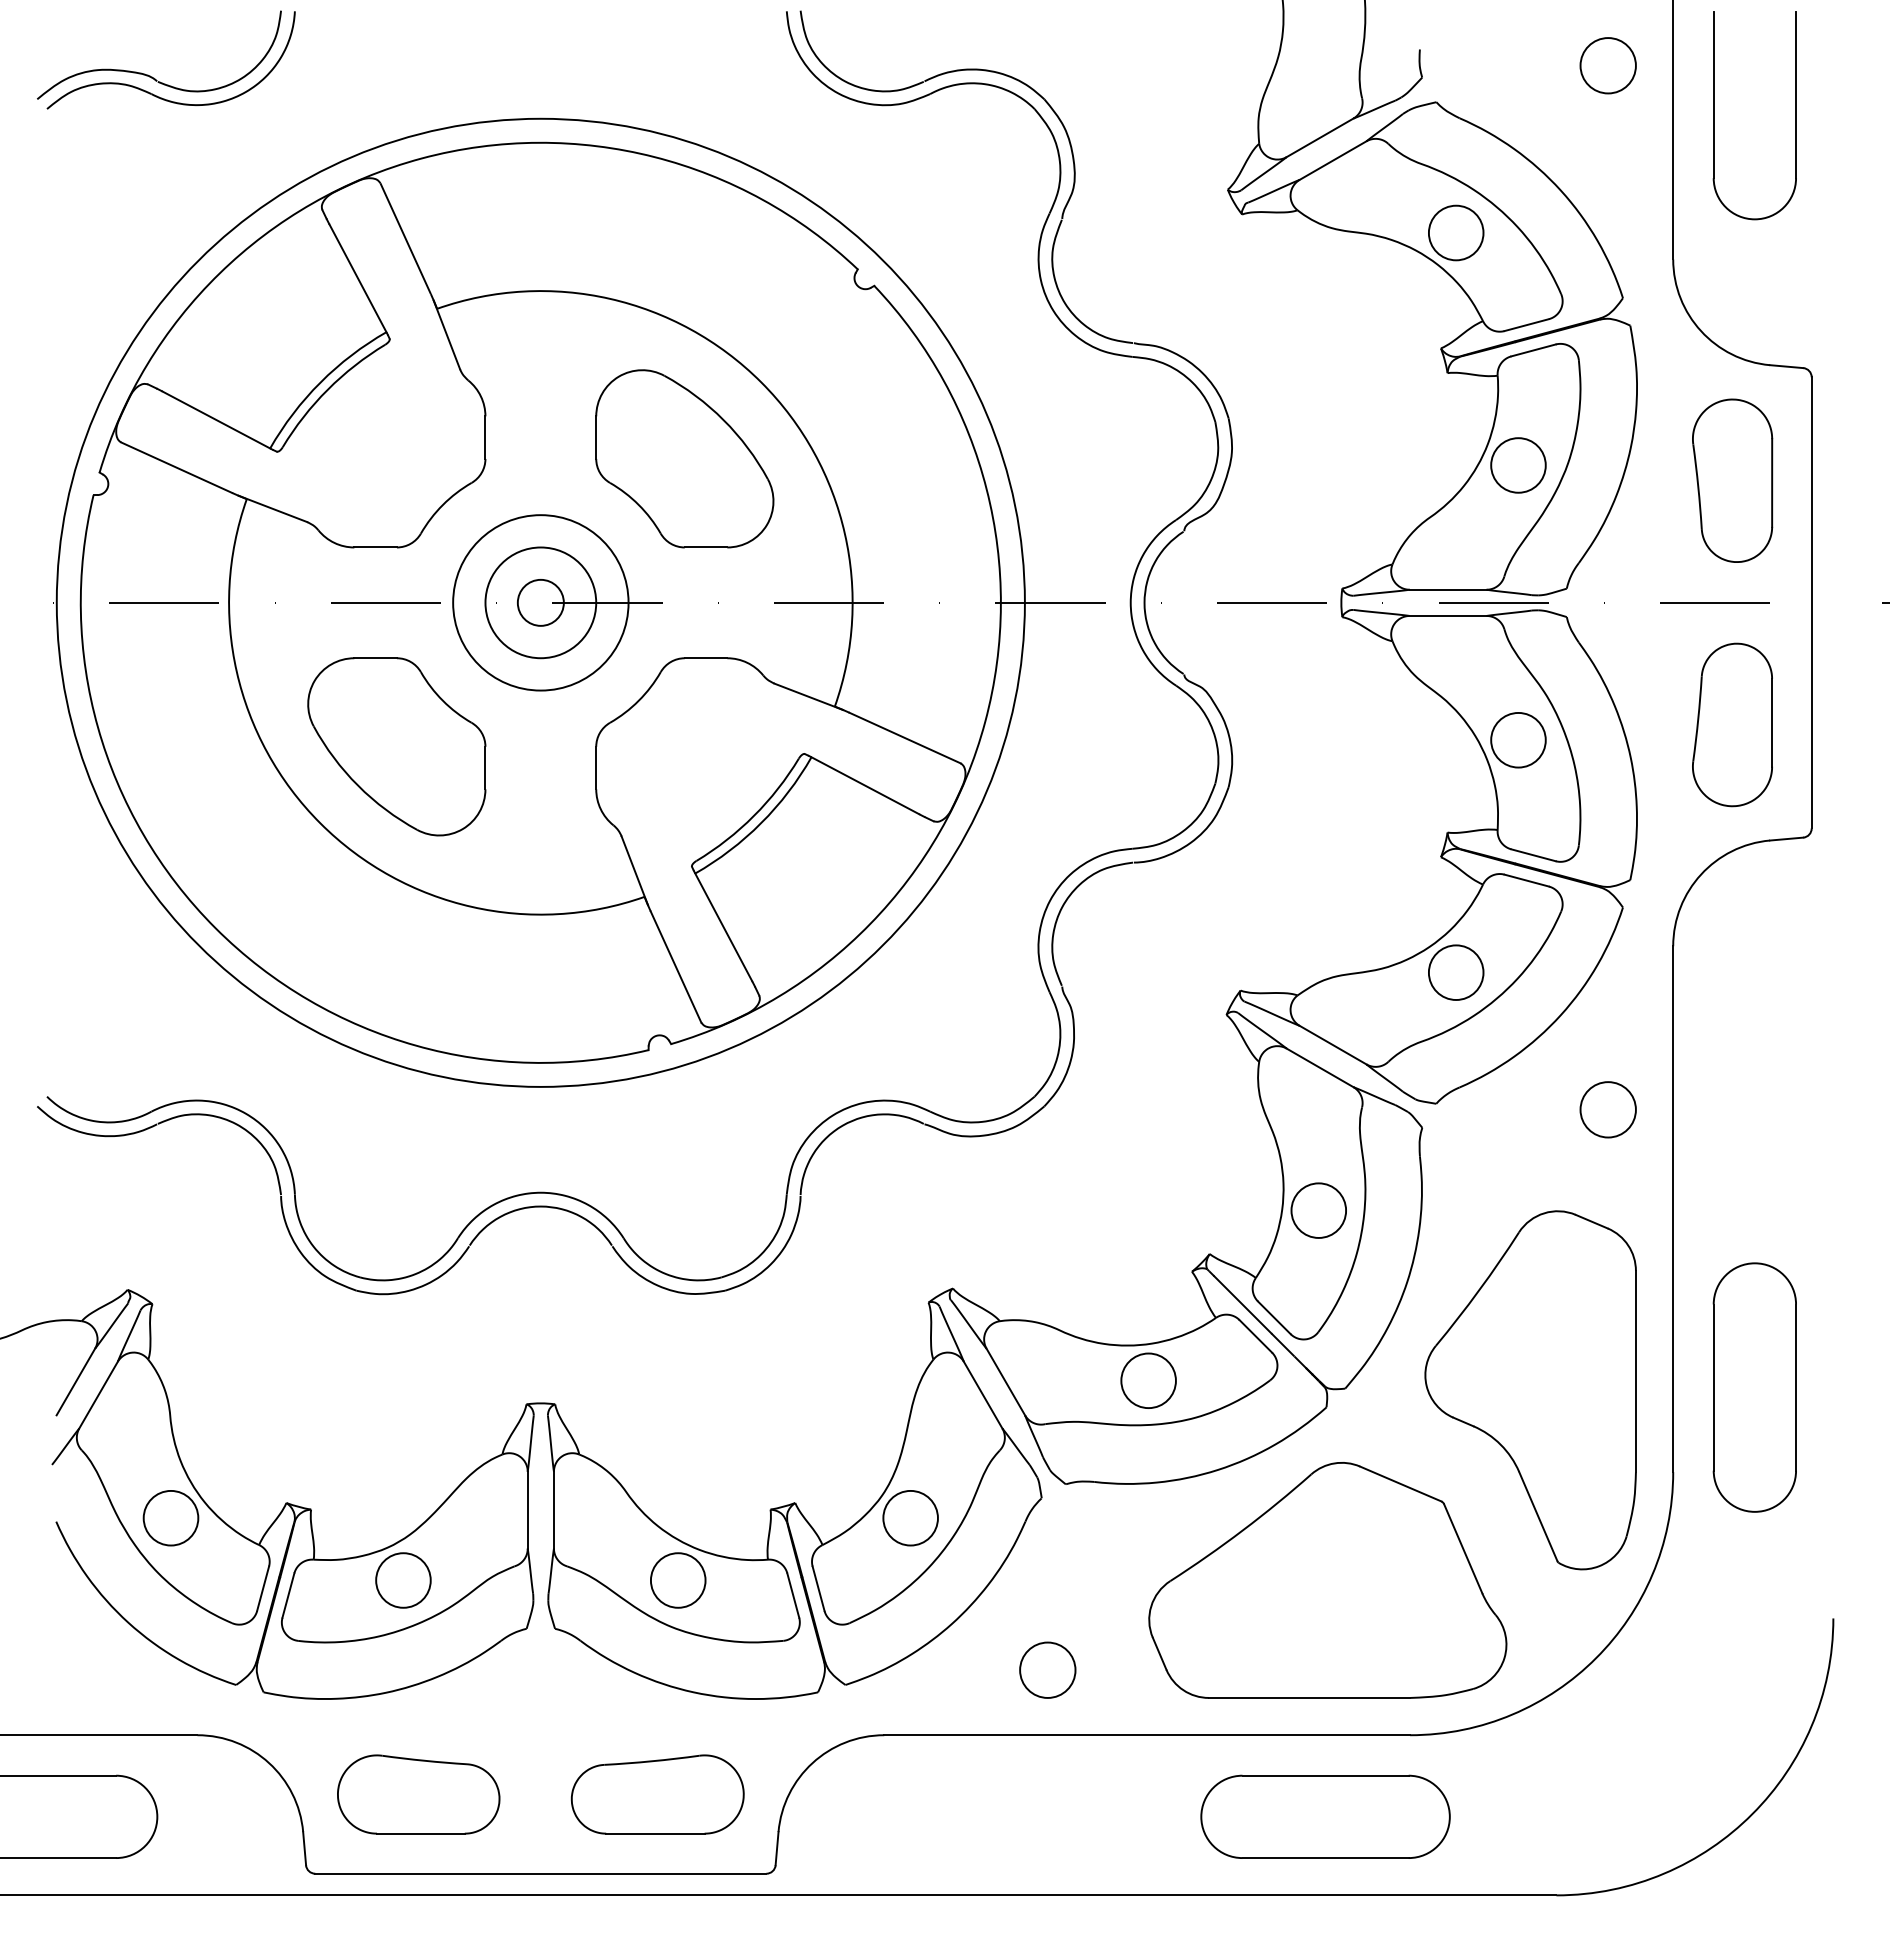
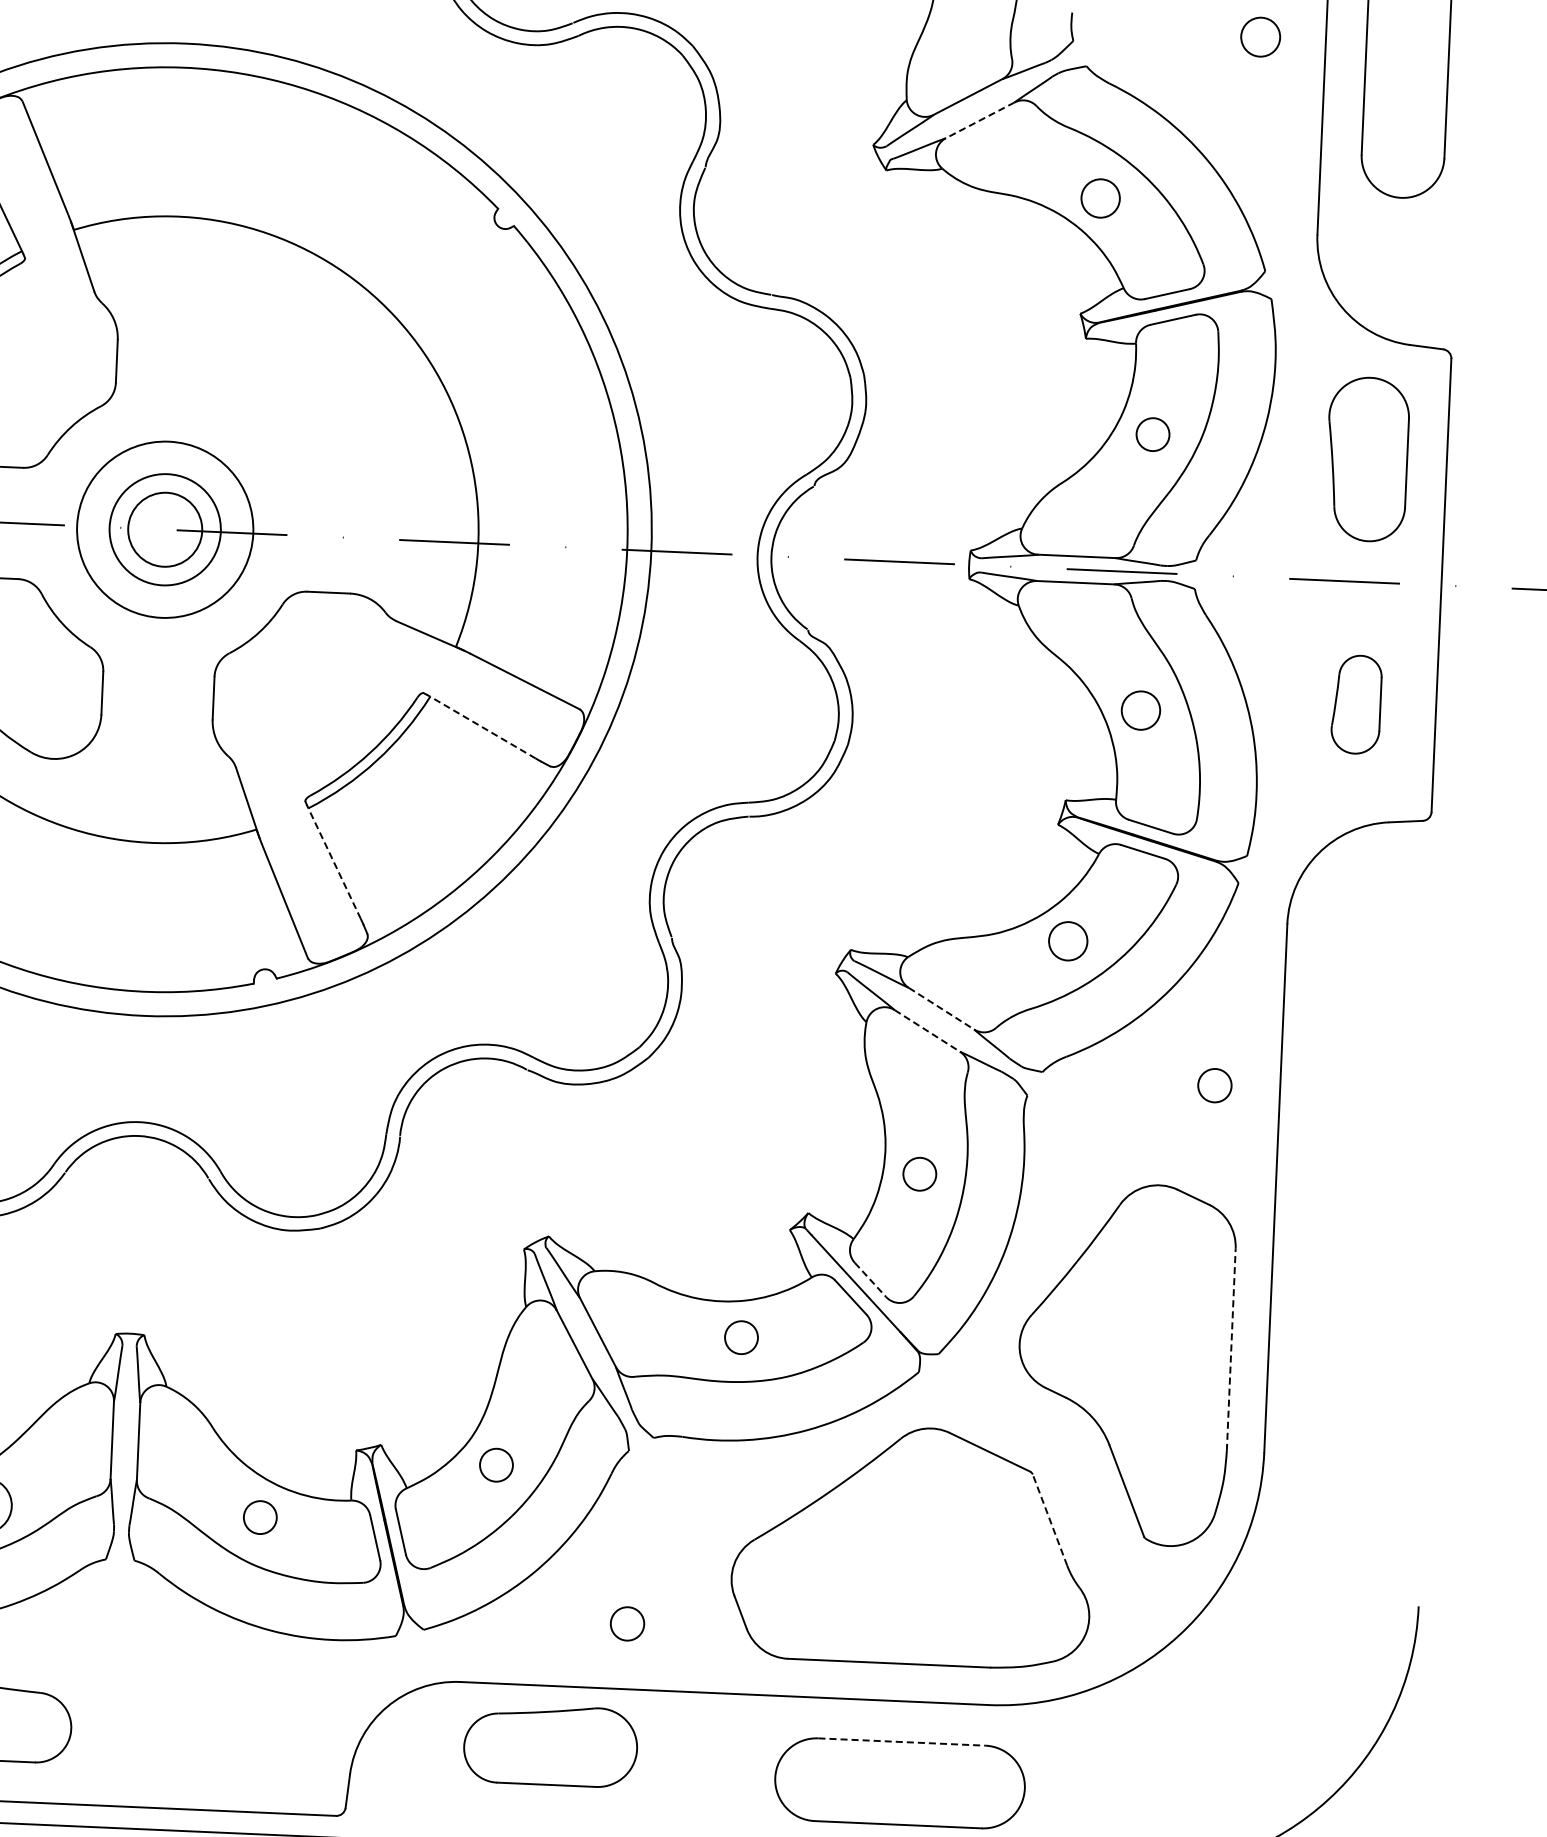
circle: (1607, 65) -> (1259, 36), size x0.7
line: (1332, 160) -> (979, 120), solid -> dashed
circle: (1455, 232) -> (1099, 197), size x0.7
part: (684, 458) -> (315, 391), removed
circle: (1518, 465) -> (1153, 434), size x0.6
circle: (540, 602) -> (164, 529), size x1.6
part: (1732, 724) -> (1356, 704), size x0.6
circle: (1518, 739) -> (1141, 709), size x0.7
line: (865, 785) -> (483, 727), solid -> dashed
line: (723, 927) -> (334, 863), solid -> dashed
circle: (1455, 972) -> (1067, 941), size x0.7
line: (1333, 1045) -> (941, 1009), solid -> dashed
line: (1320, 1068) -> (927, 1031), solid -> dashed
circle: (1607, 1109) -> (1214, 1085), size x0.6
circle: (1318, 1210) -> (919, 1174), size x0.6
line: (1274, 1317) -> (870, 1279), solid -> dashed
line: (1635, 1371) -> (1230, 1349), solid -> dashed
circle: (1148, 1380) -> (741, 1337), size x0.6
part: (1754, 1387) -> (1349, 1370), removed
circle: (910, 1517) -> (496, 1464), size x0.6
line: (1463, 1548) -> (1050, 1519), solid -> dashed
circle: (677, 1580) -> (259, 1517), size x0.6
circle: (1047, 1669) -> (627, 1623), size x0.6
line: (1326, 1775) -> (902, 1741), solid -> dashed
part: (657, 1794) -> (550, 1745), moved

